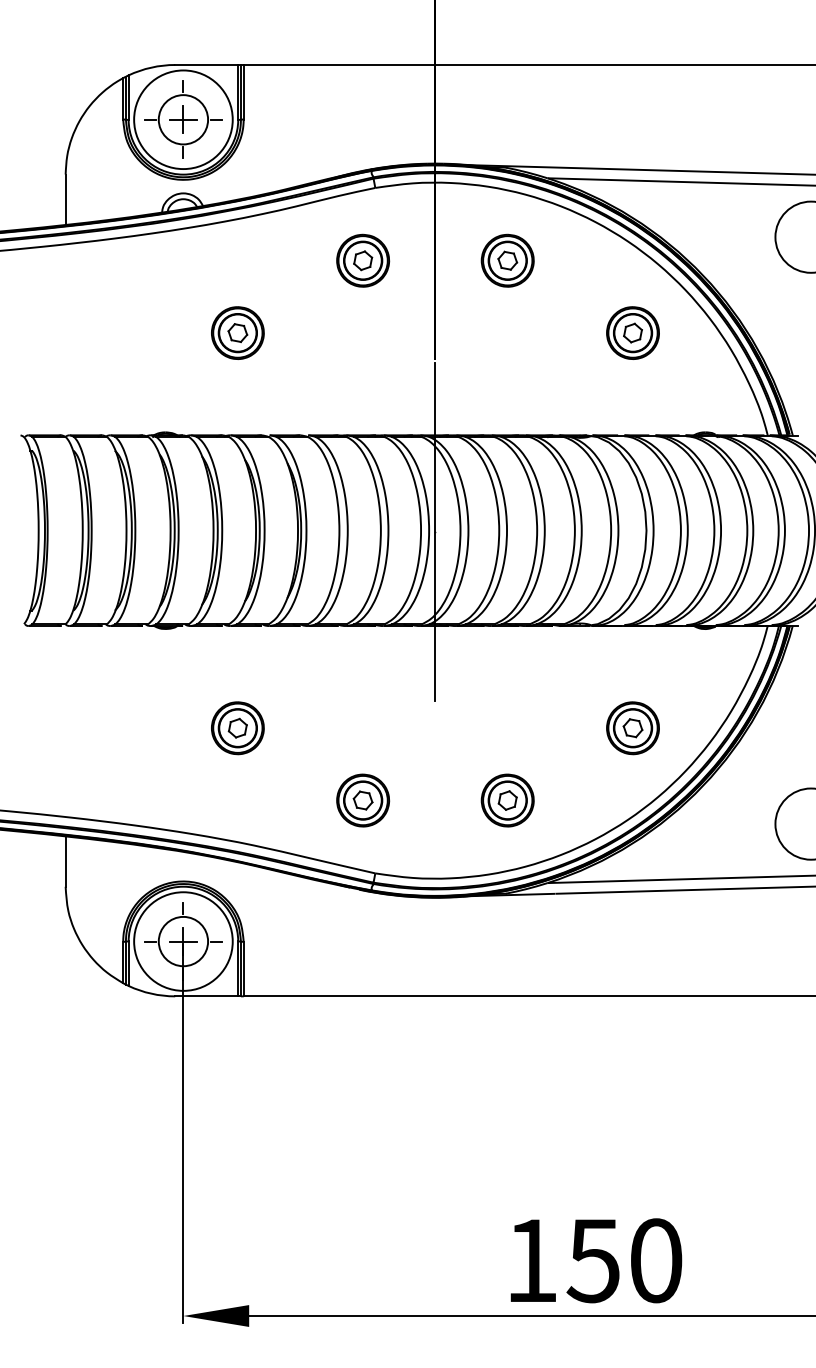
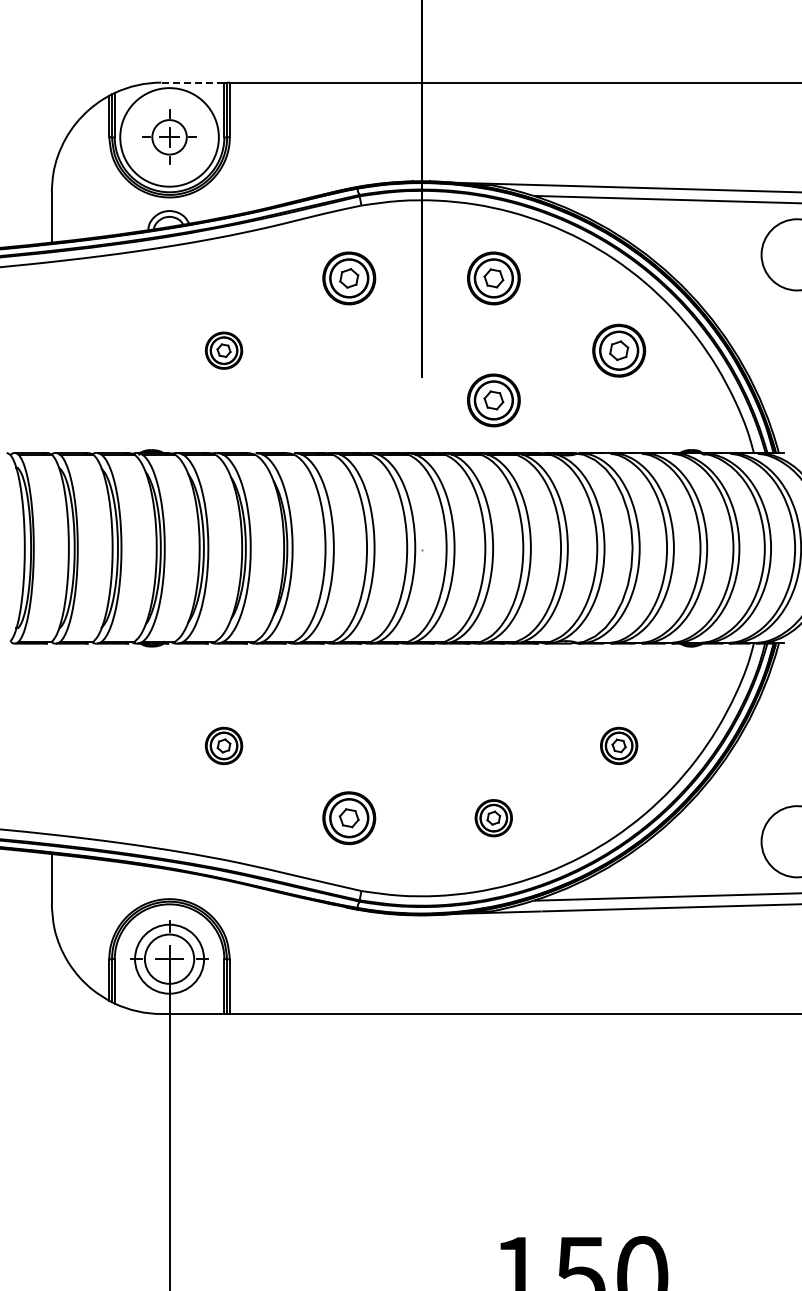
line: (206, 65) -> (192, 83), solid -> dashed
part: (183, 119) -> (169, 137), size x0.7
part: (237, 332) -> (223, 350), size x0.7
part: (507, 382) -> (493, 400), added
line: (435, 531) -> (421, 549), removed
part: (237, 728) -> (223, 746), size x0.7
part: (632, 728) -> (618, 746), size x0.7
part: (507, 800) -> (493, 818), size x0.7
circle: (183, 941) -> (169, 959), size x0.7

